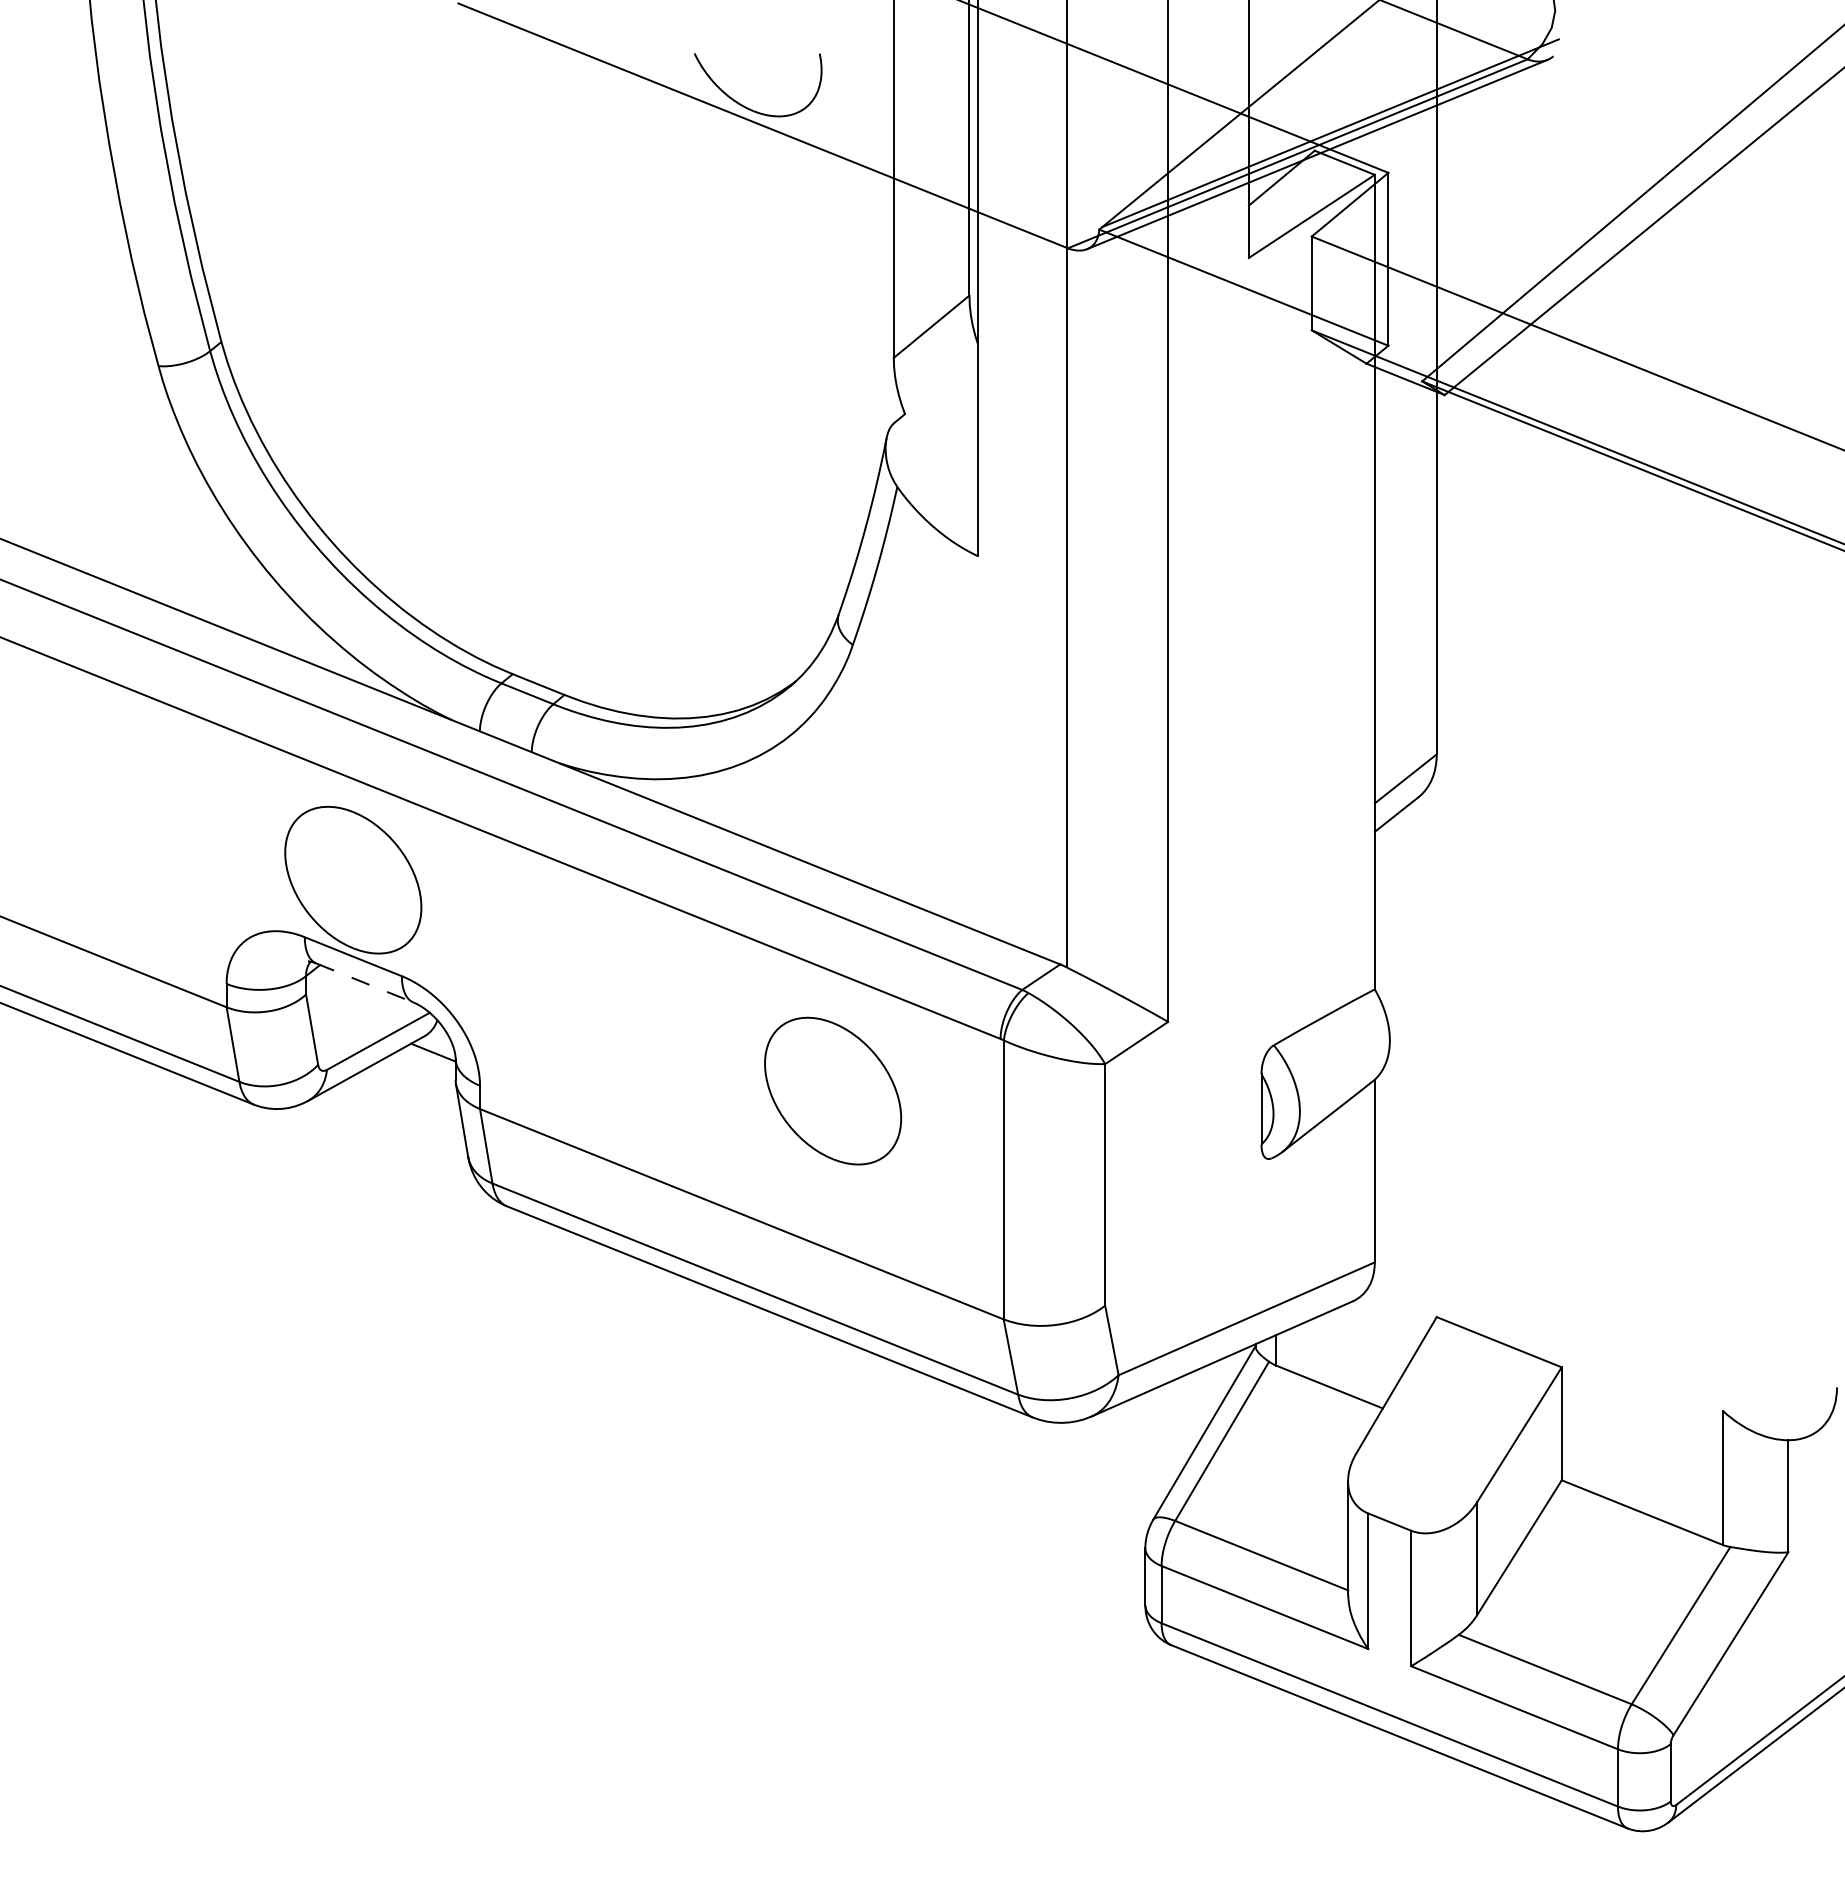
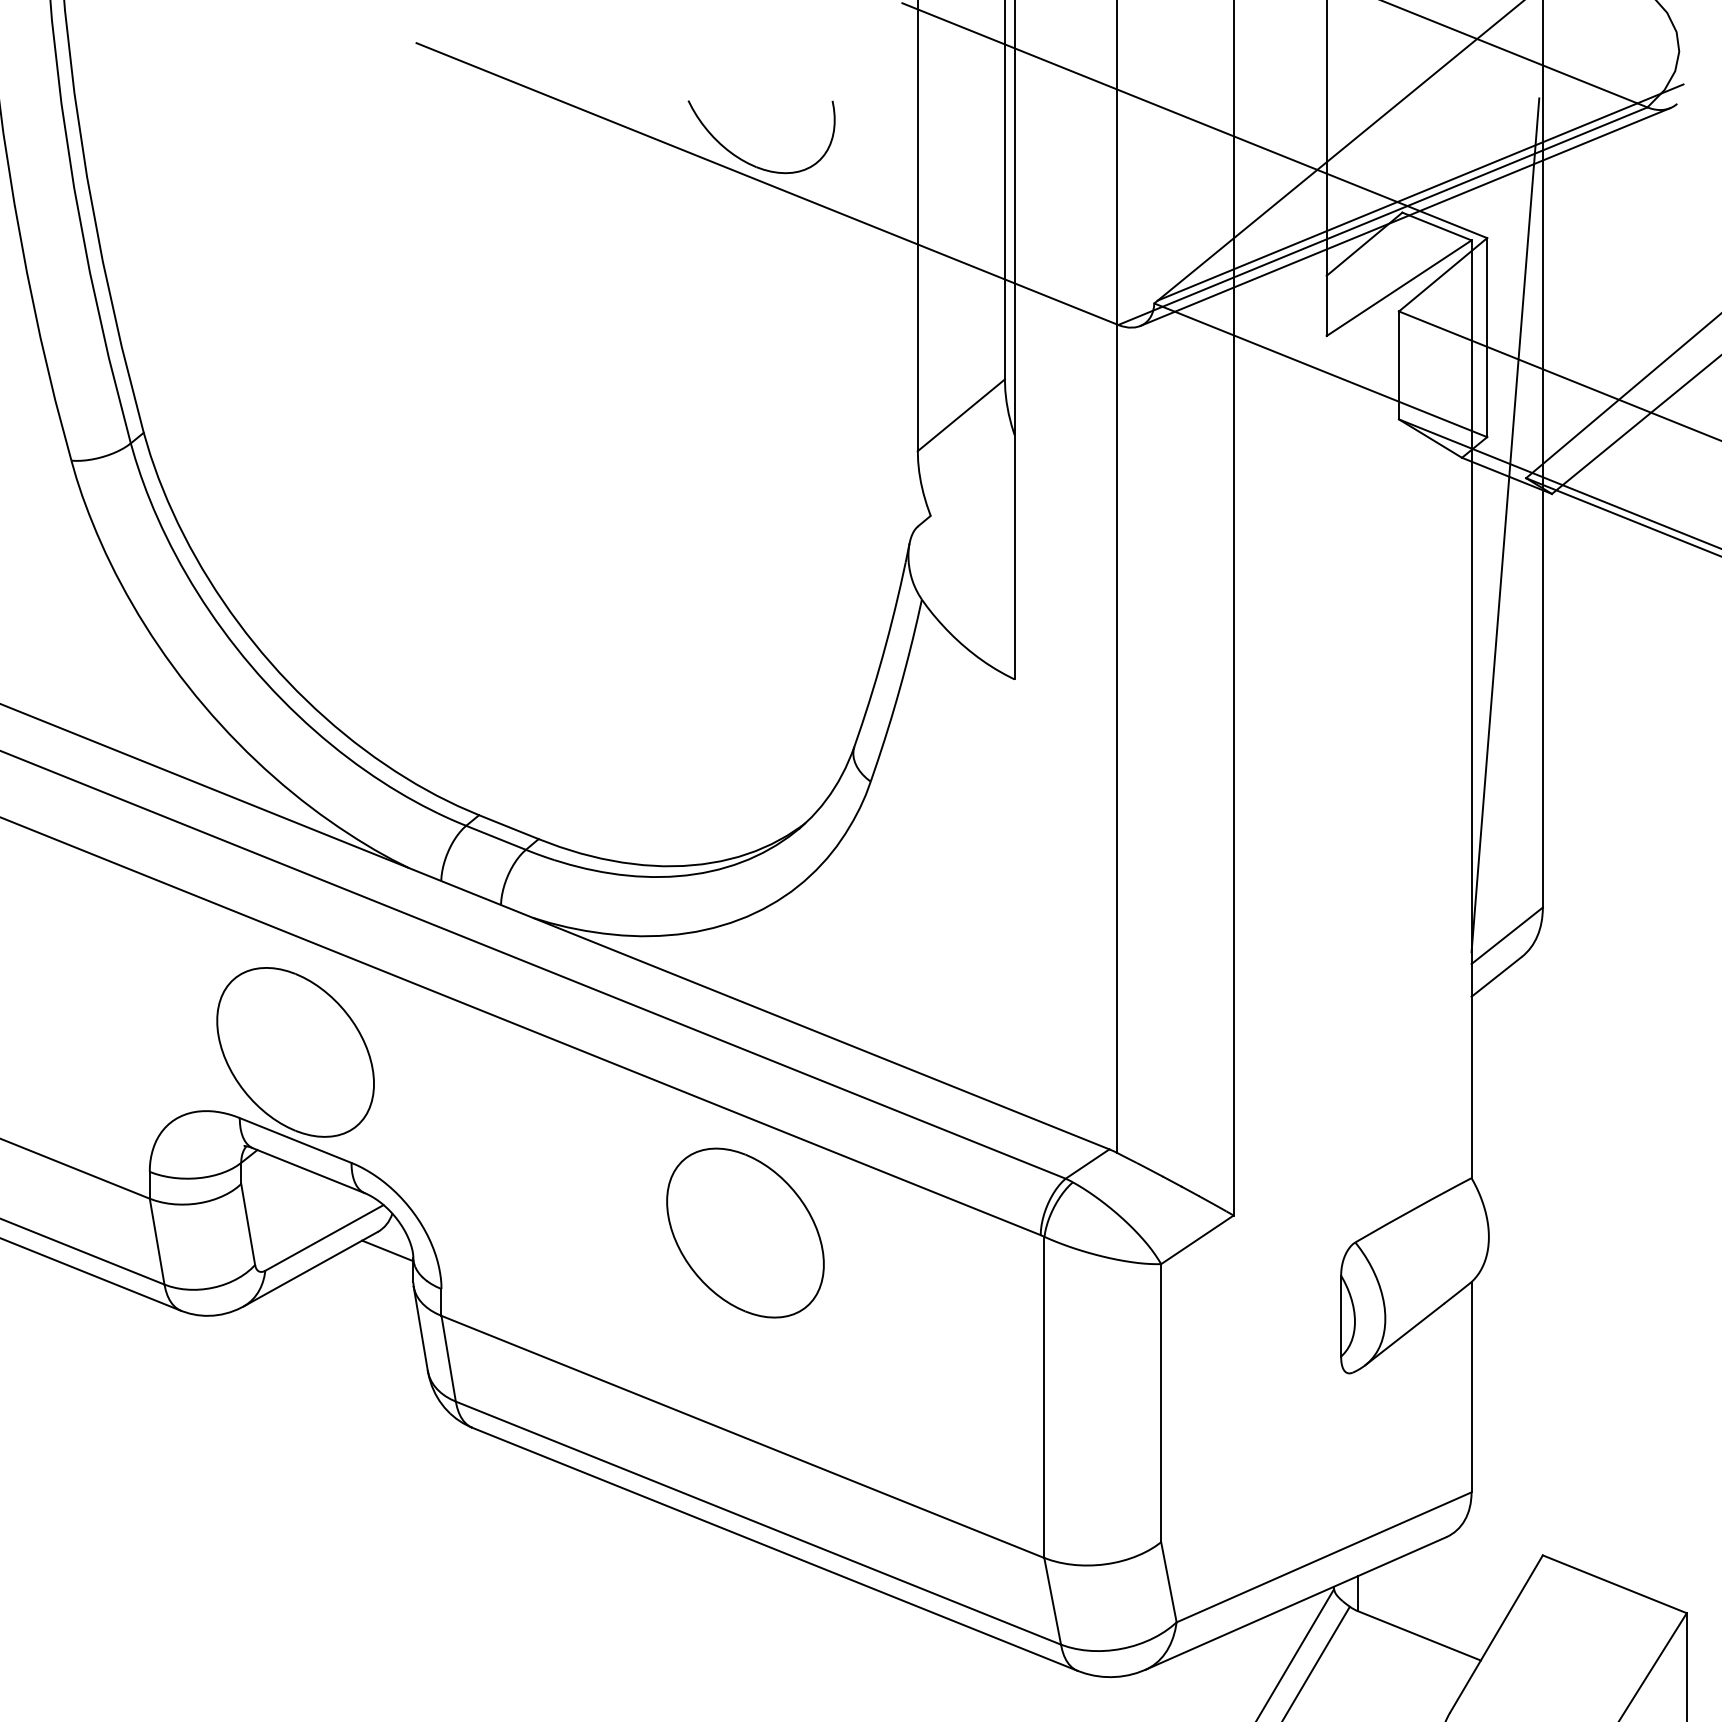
line: (1403, 422) -> (1504, 525), added
line: (365, 983) -> (309, 1171), dashed -> solid
part: (833, 1090) -> (745, 1232), moved

